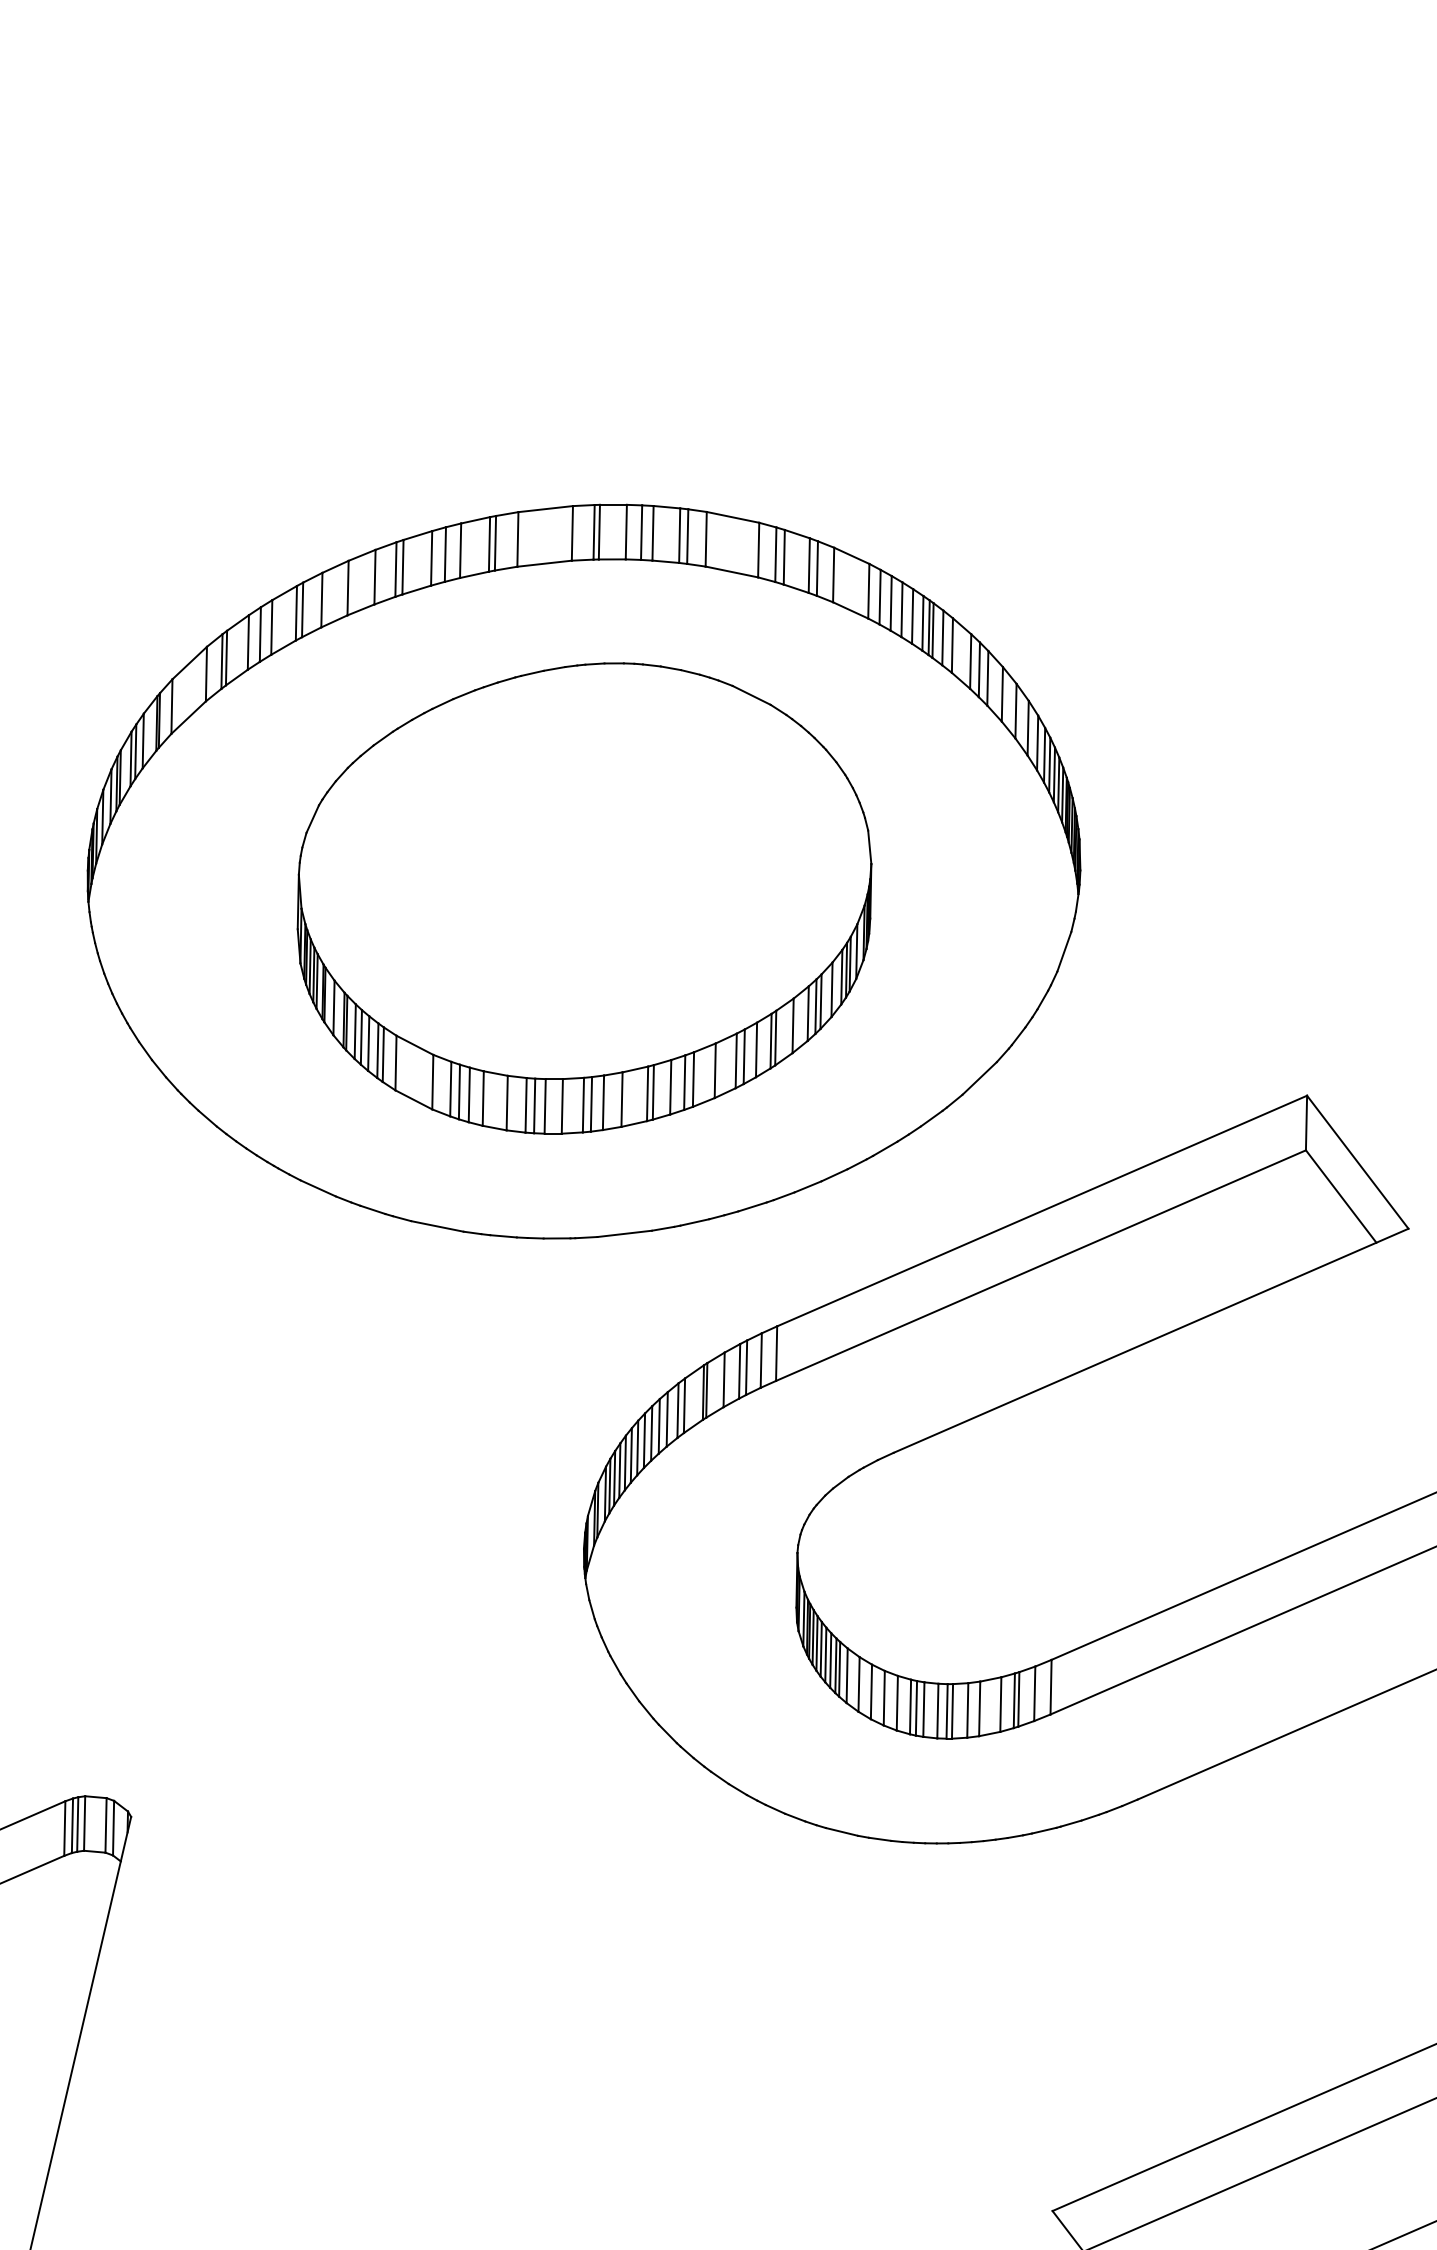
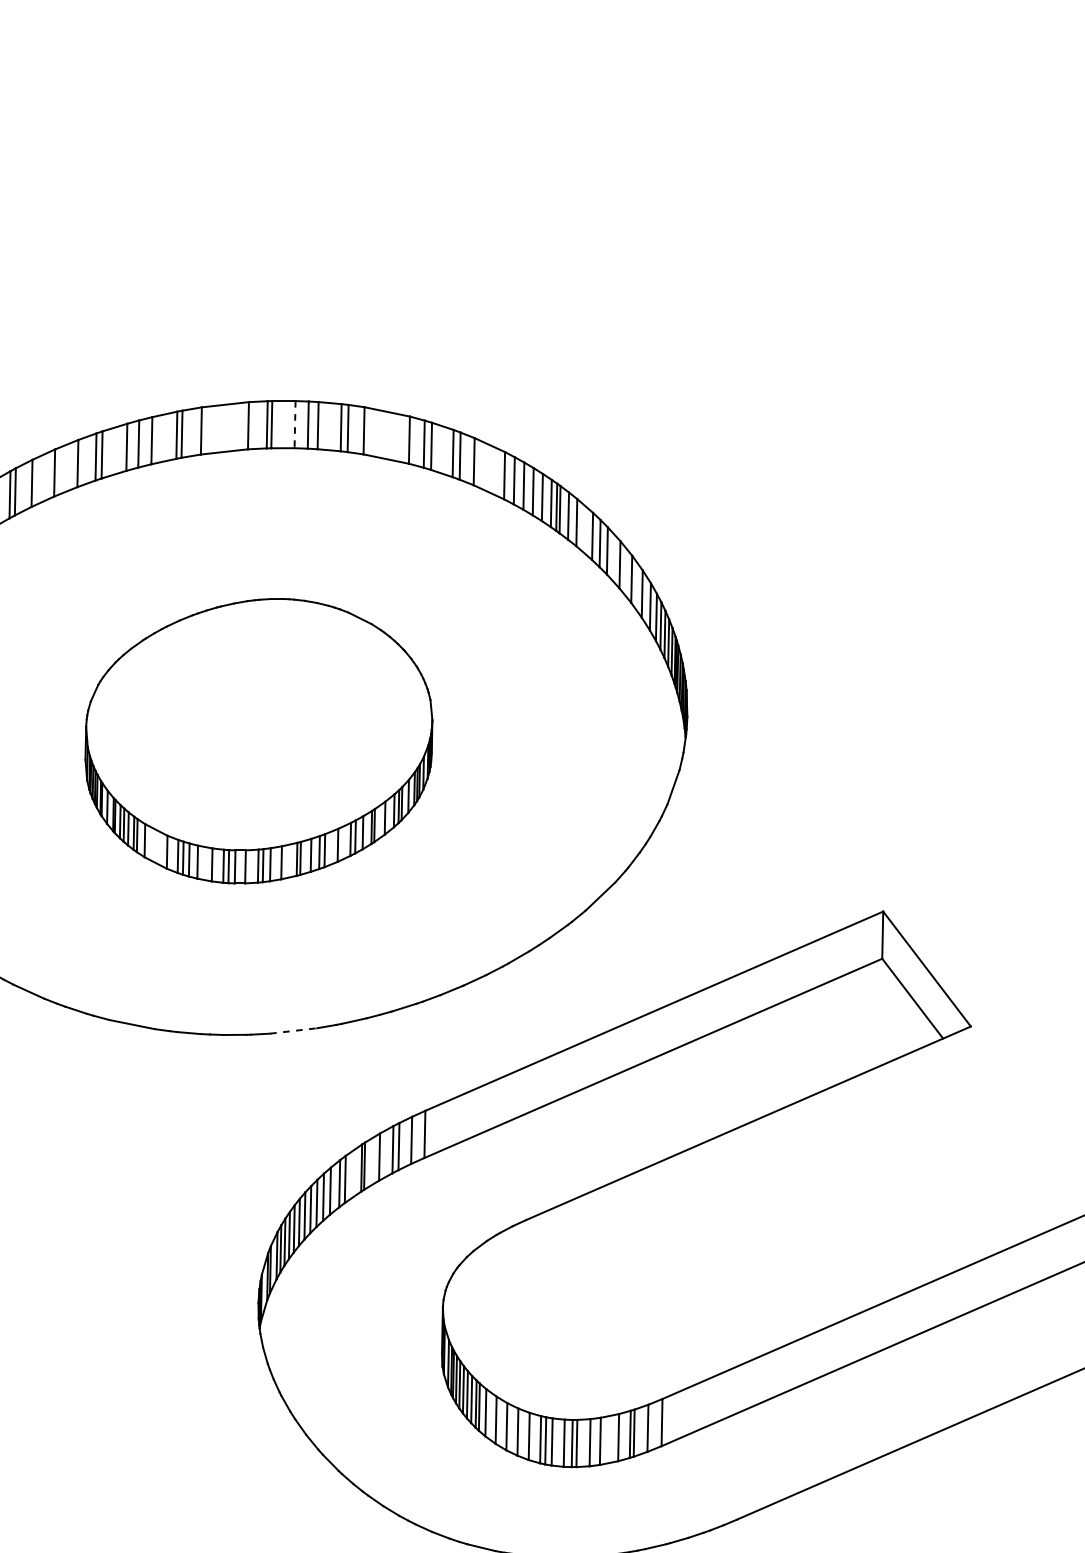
line: (626, 532) -> (295, 424), solid -> dashed
part: (584, 898) -> (258, 741), size x0.7
line: (625, 1233) -> (294, 1030), solid -> dashed

